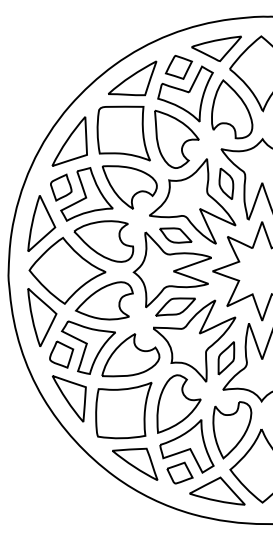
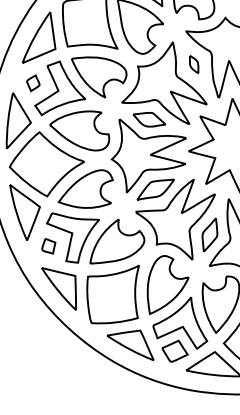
part: (226, 183) -> (194, 64), size x0.6
part: (61, 187) -> (33, 83), size x0.6
part: (61, 354) -> (48, 246), size x0.6

